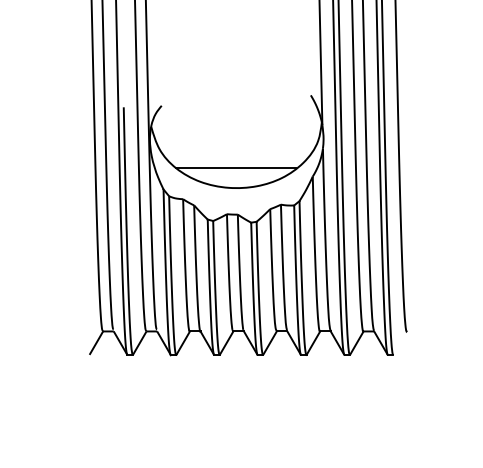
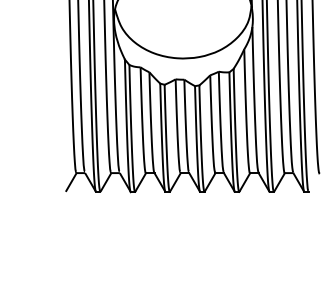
line: (235, 168) -> (182, 42), removed

